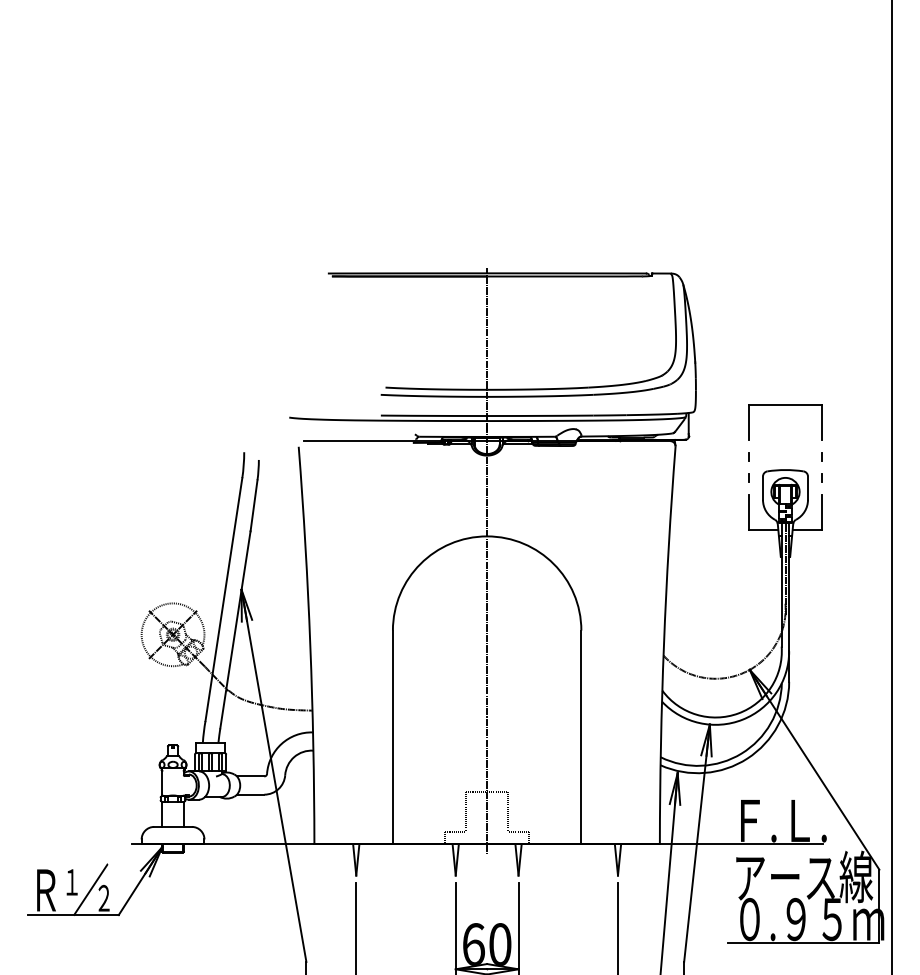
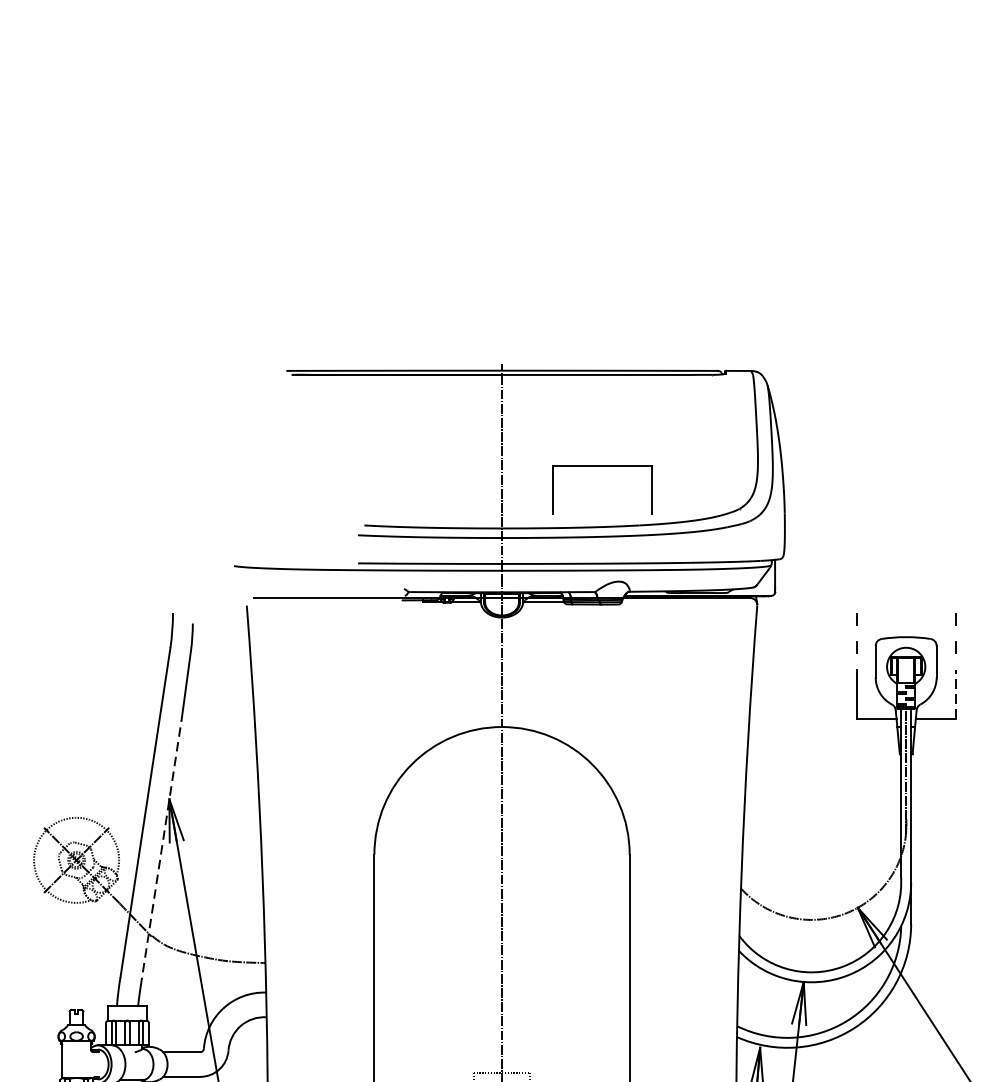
part: (785, 405) -> (602, 467), moved
line: (822, 512) -> (956, 694), solid -> dashed
line: (235, 629) -> (161, 853), solid -> dashed

